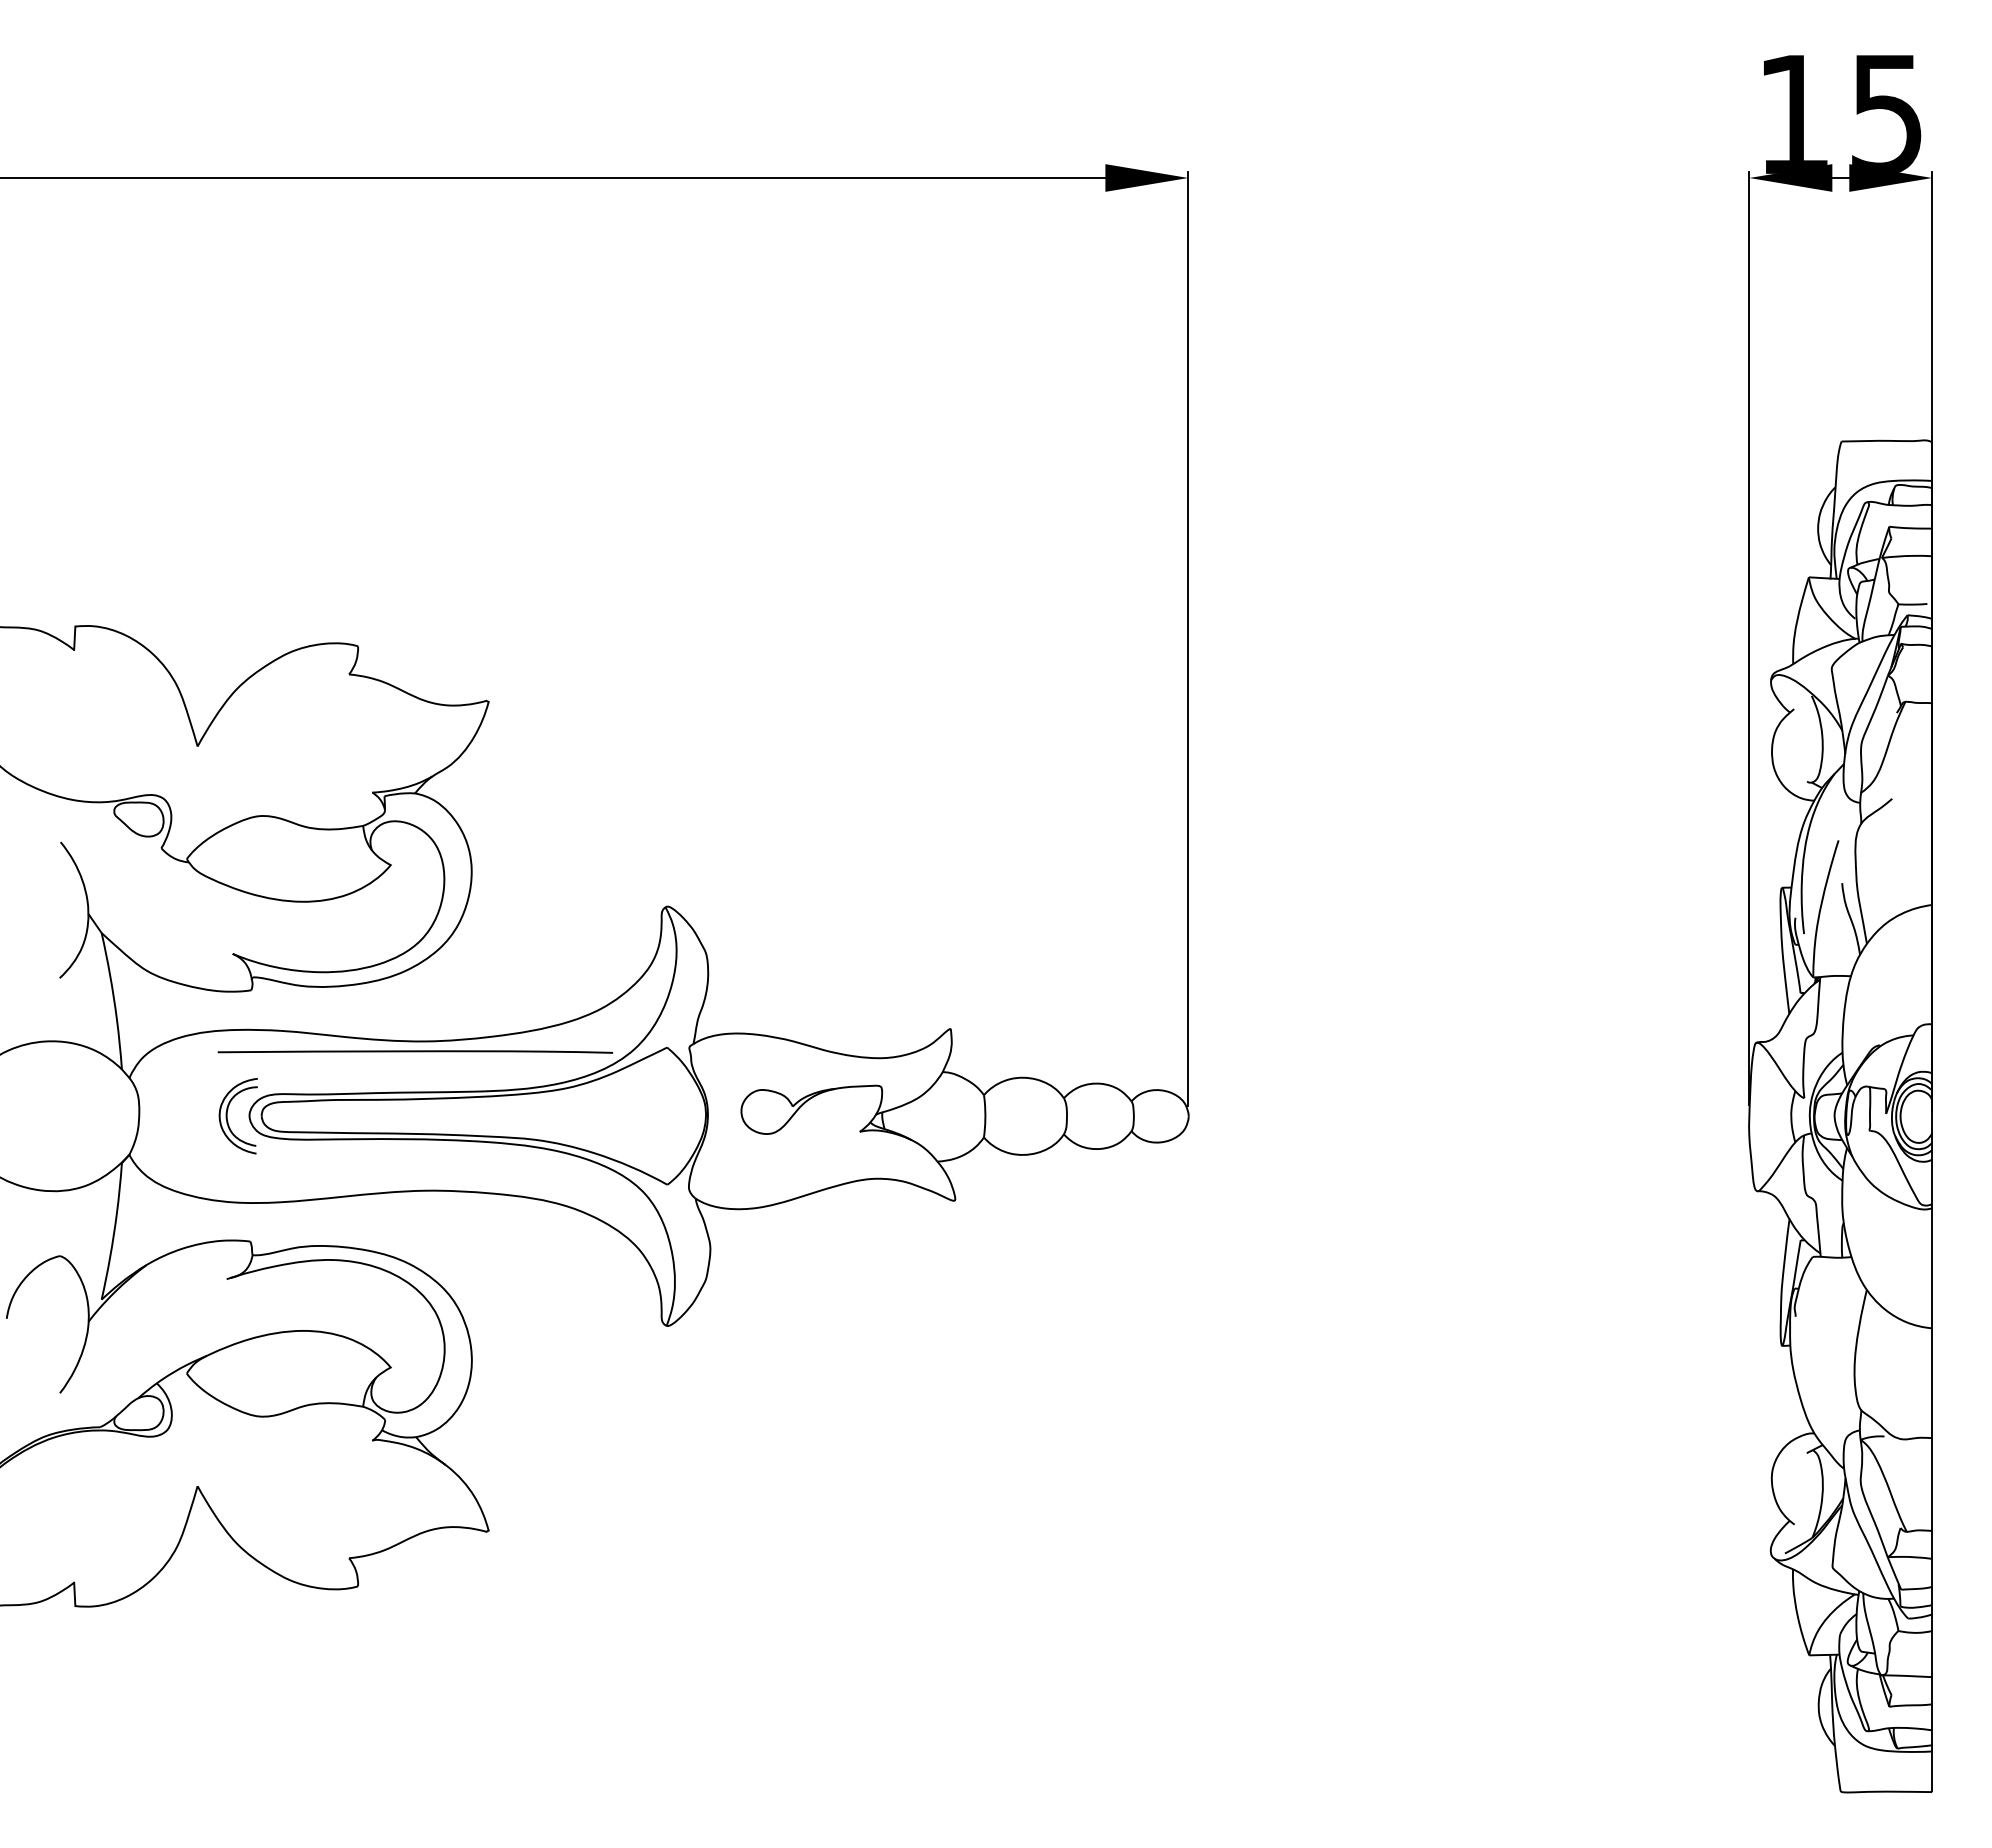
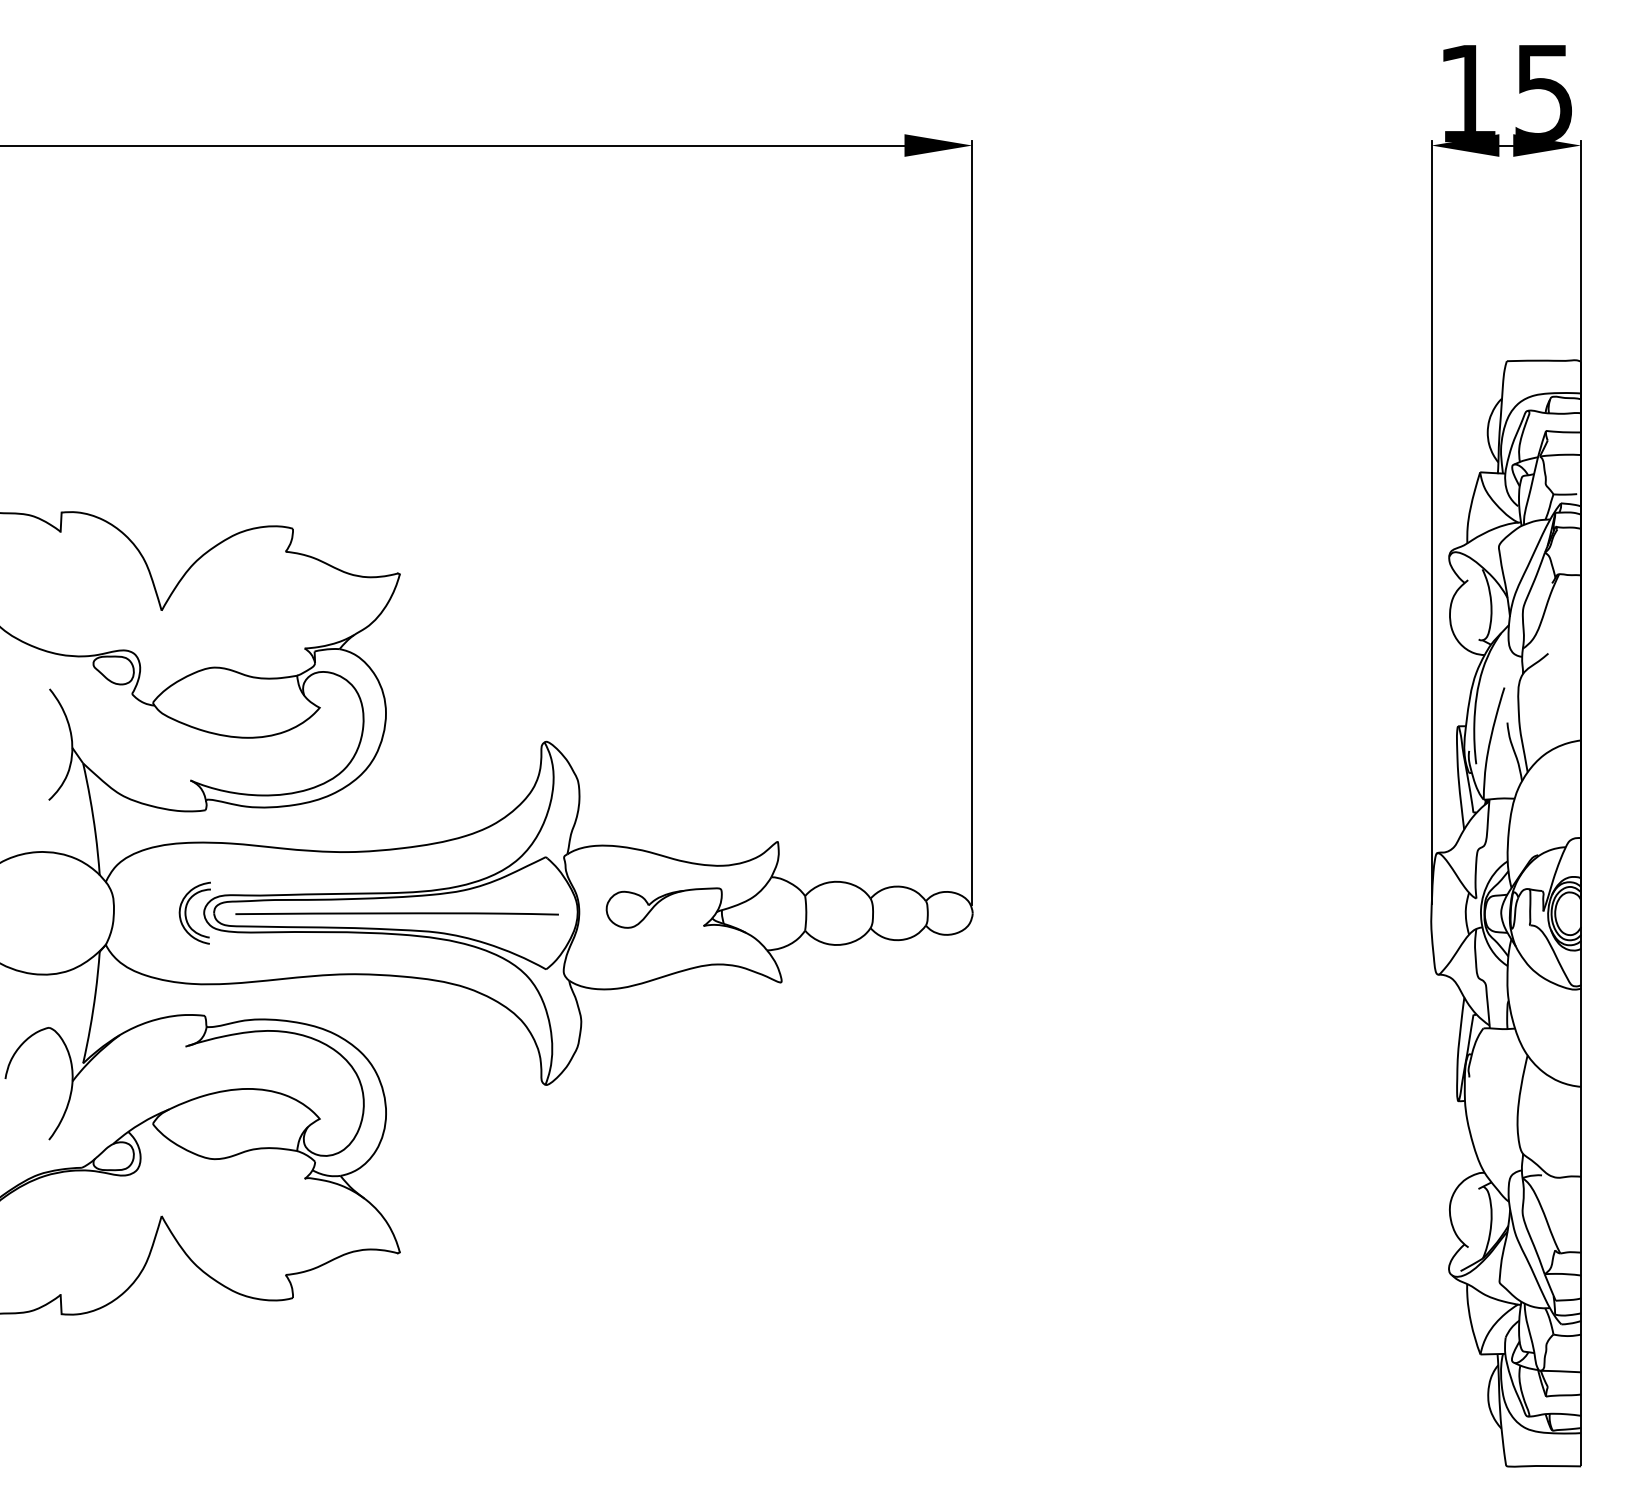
line: (414, 1051) -> (396, 913), moved

